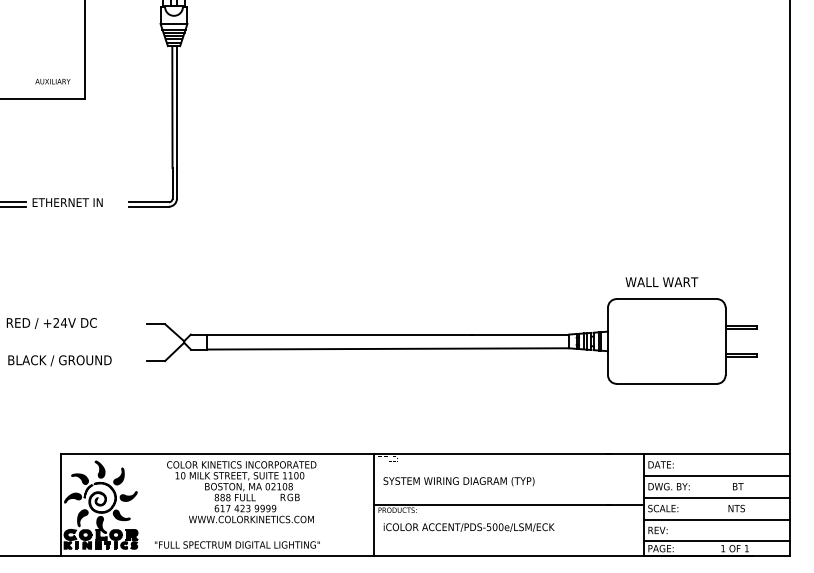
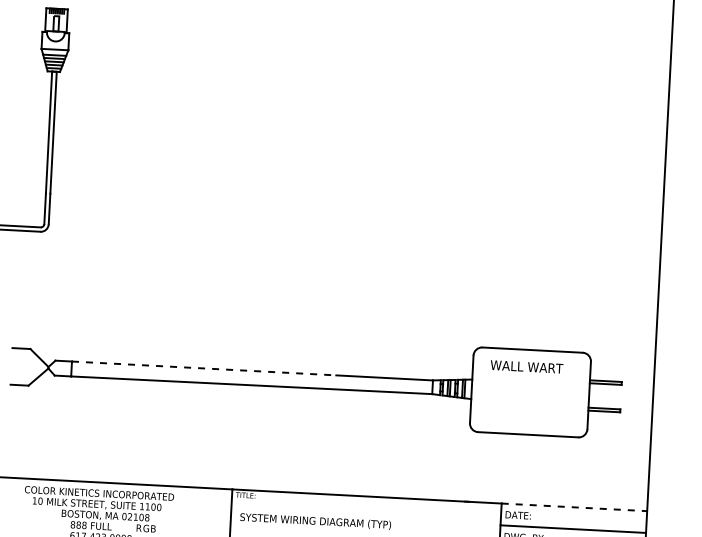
text: (661, 281) -> (526, 366), moved
line: (340, 334) -> (204, 368), solid -> dashed
line: (716, 453) -> (574, 506), solid -> dashed

